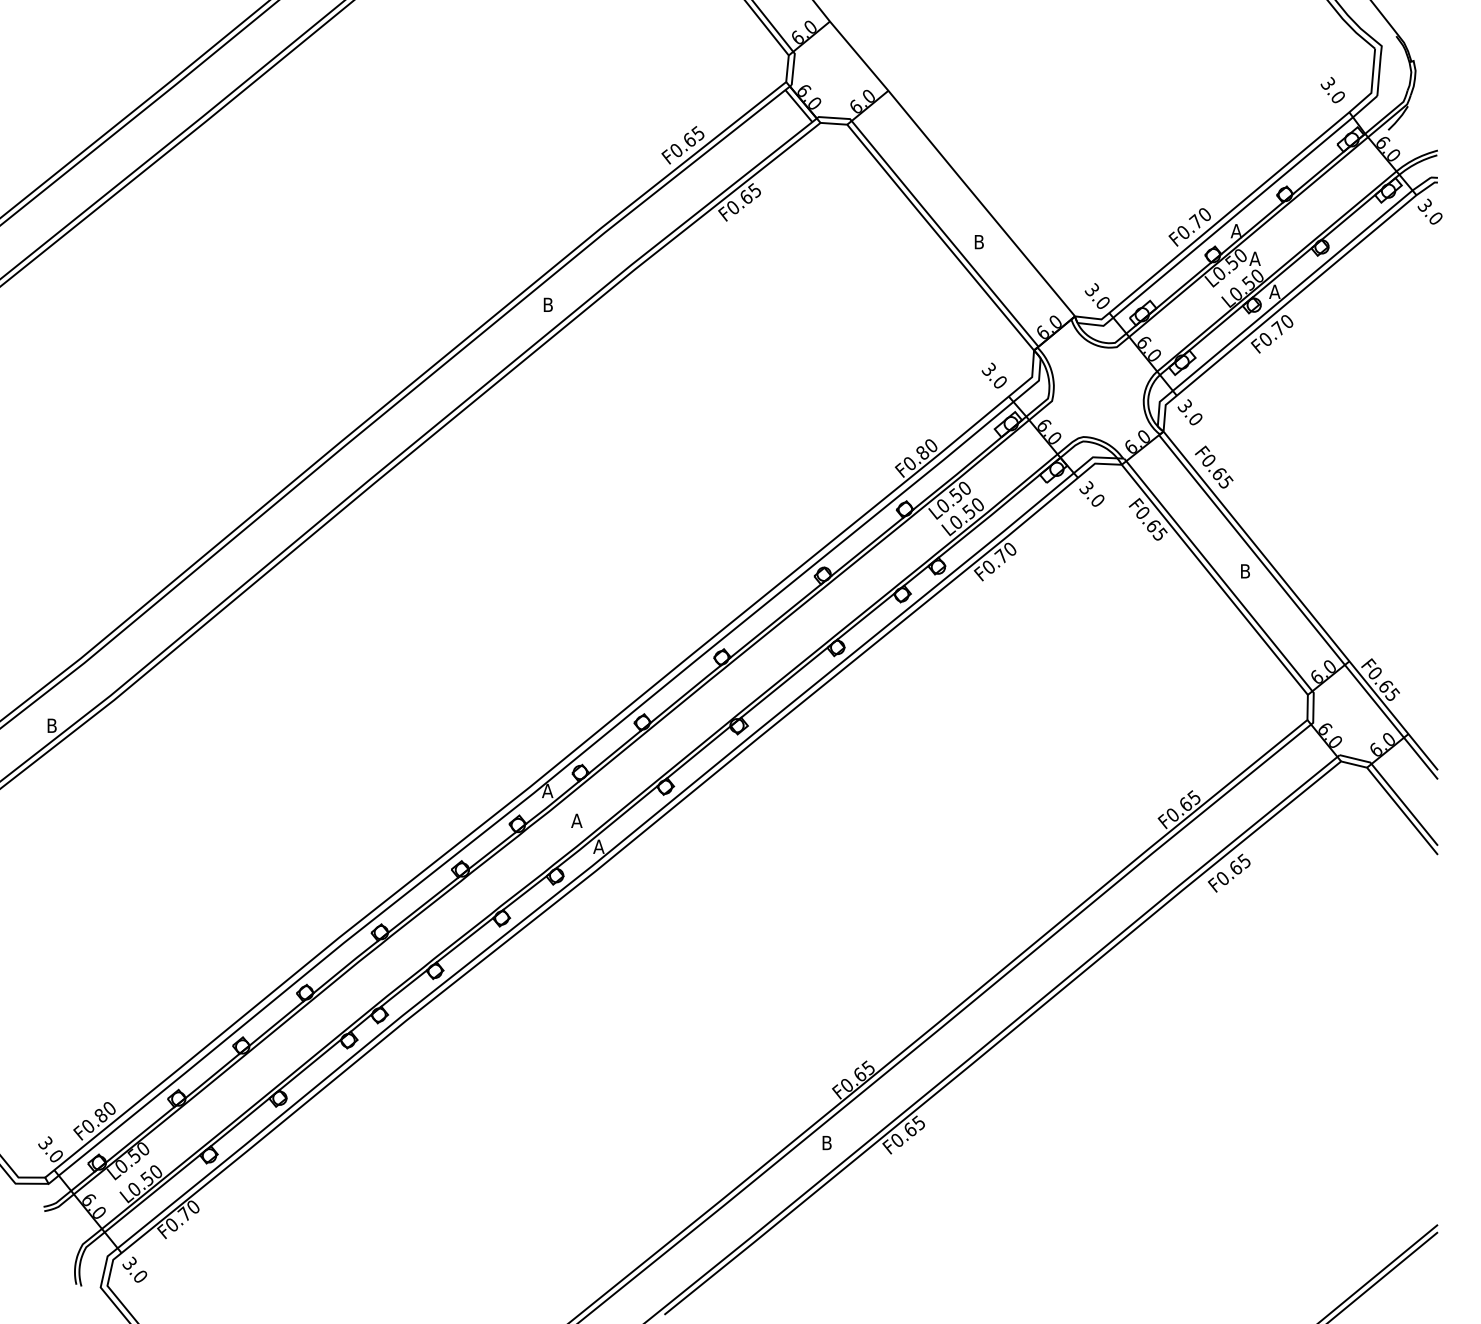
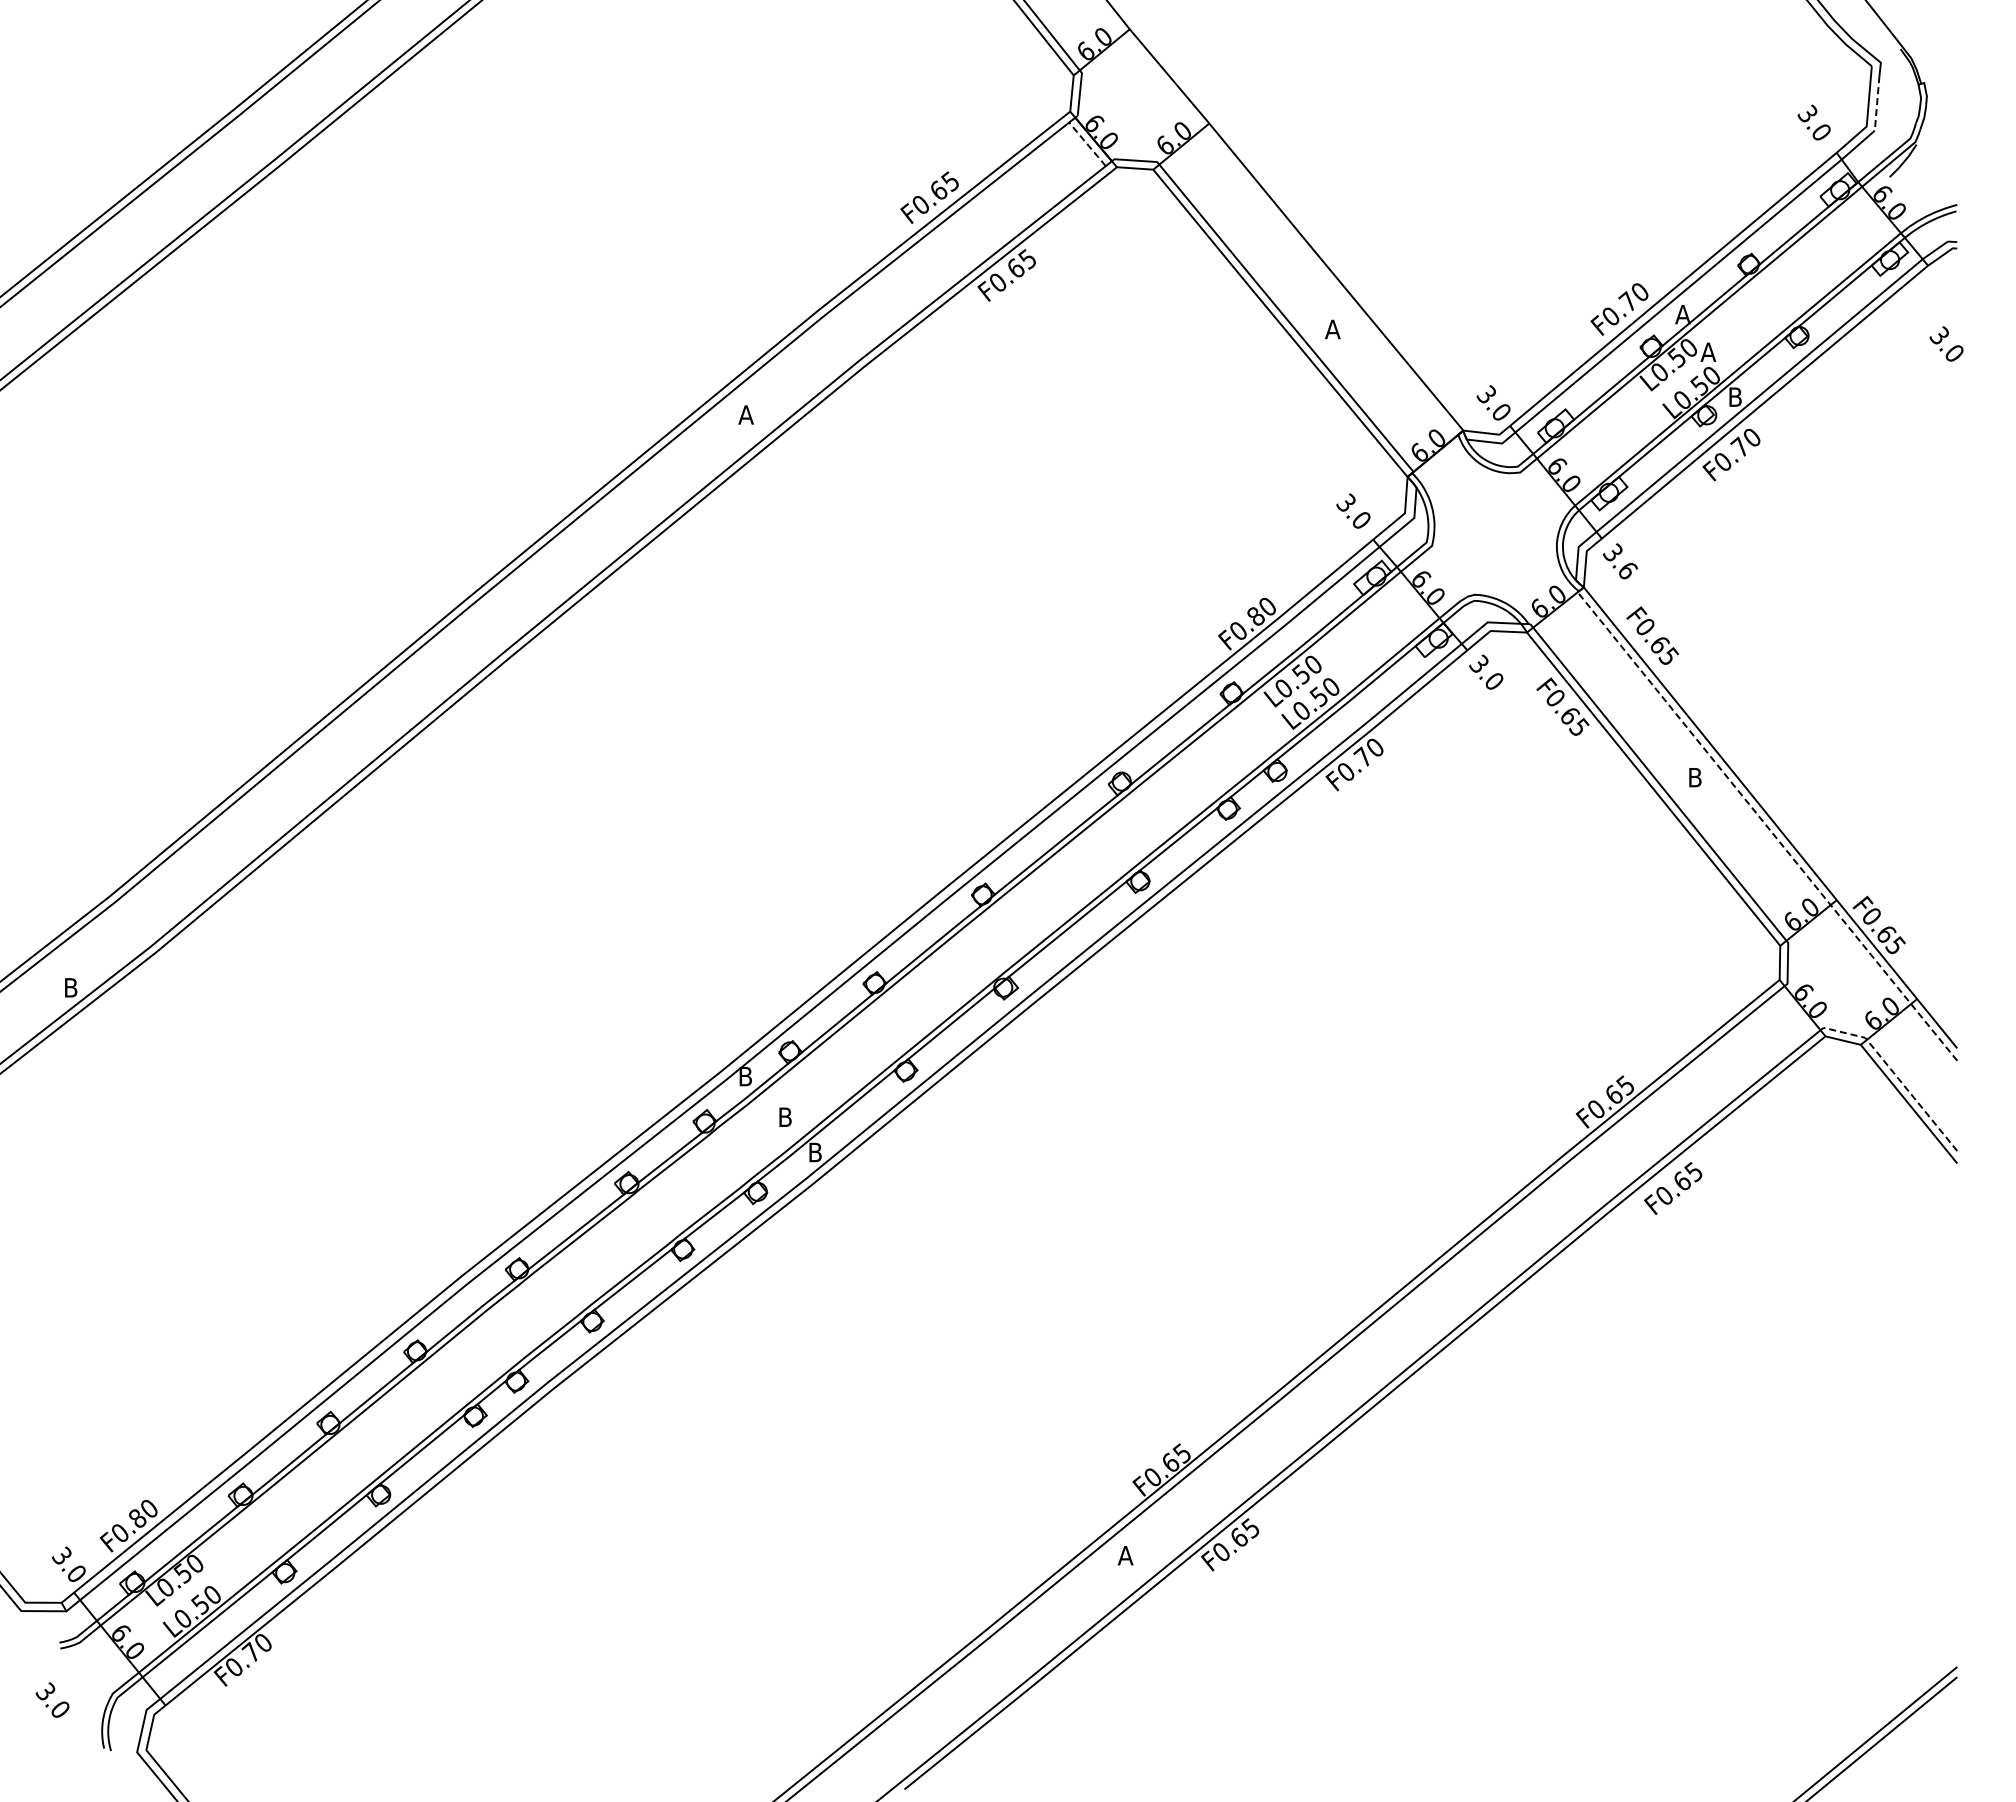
line: (1379, 76) -> (1877, 103), solid -> dashed
line: (798, 105) -> (1087, 143), solid -> dashed
text: (1430, 211) -> (1946, 343), moved
text: (978, 242) -> (1332, 329), B -> A
text: (1274, 291) -> (1735, 396), A -> B
text: (547, 304) -> (745, 414), B -> A
text: (1196, 419) -> (1628, 570), 3.0 -> 3.6
line: (1298, 607) -> (1767, 827), solid -> dashed
text: (547, 790) -> (745, 1076), A -> B
line: (1394, 791) -> (1897, 1077), solid -> dashed
text: (576, 820) -> (784, 1116), A -> B
text: (598, 846) -> (814, 1152), A -> B
text: (826, 1142) -> (1125, 1555), B -> A
text: (134, 1269) -> (52, 1699), moved

